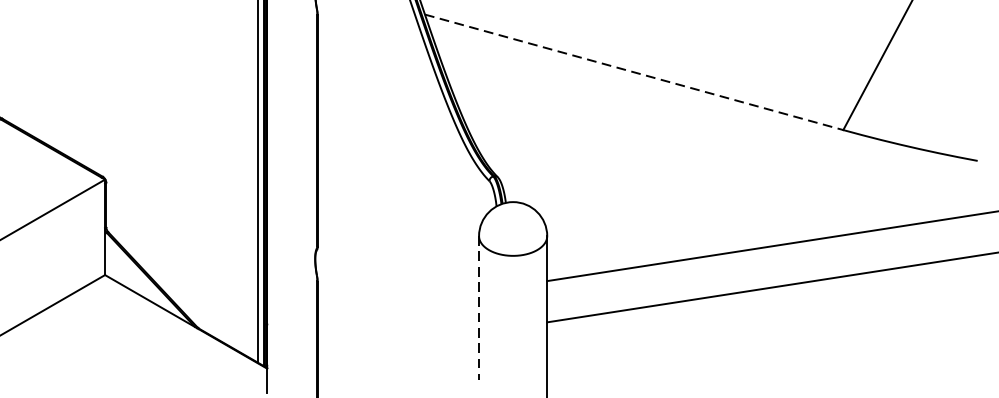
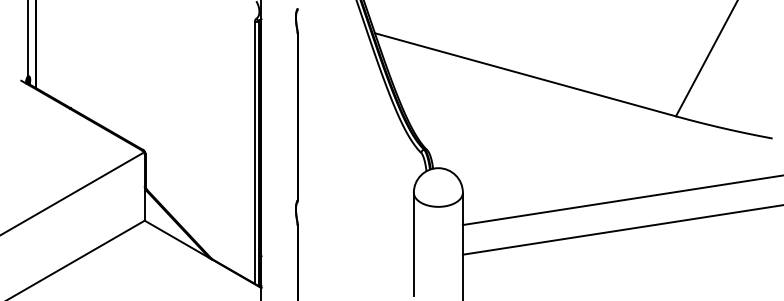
line: (634, 71) -> (525, 74), dashed -> solid
line: (478, 308) -> (413, 244), dashed -> solid

